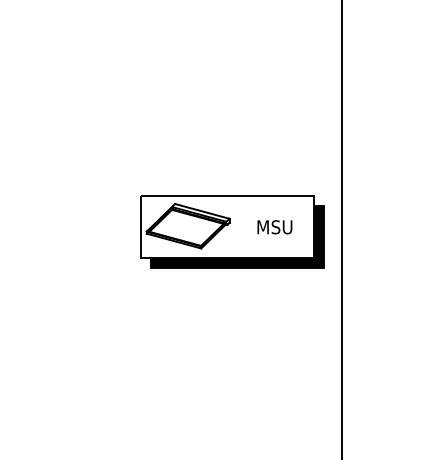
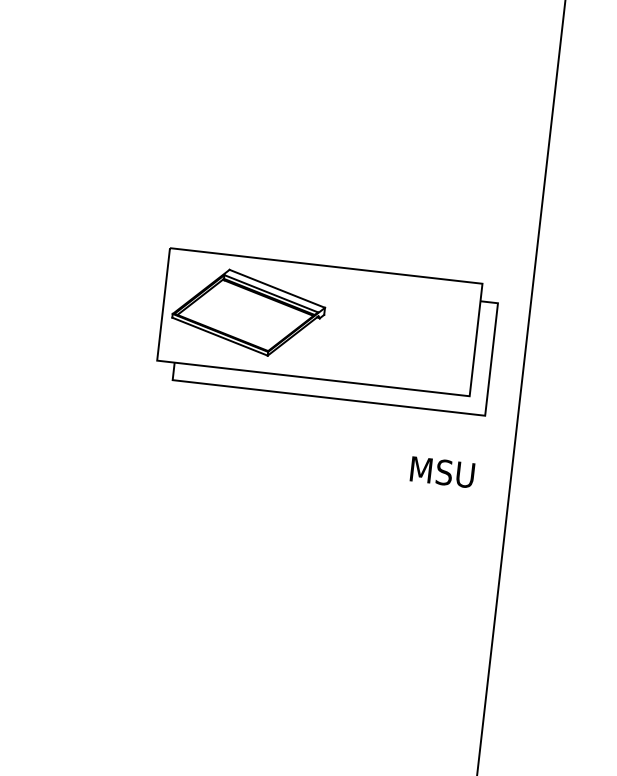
text: (274, 227) -> (441, 472), moved
fill: (236, 236) -> (333, 341), removed

